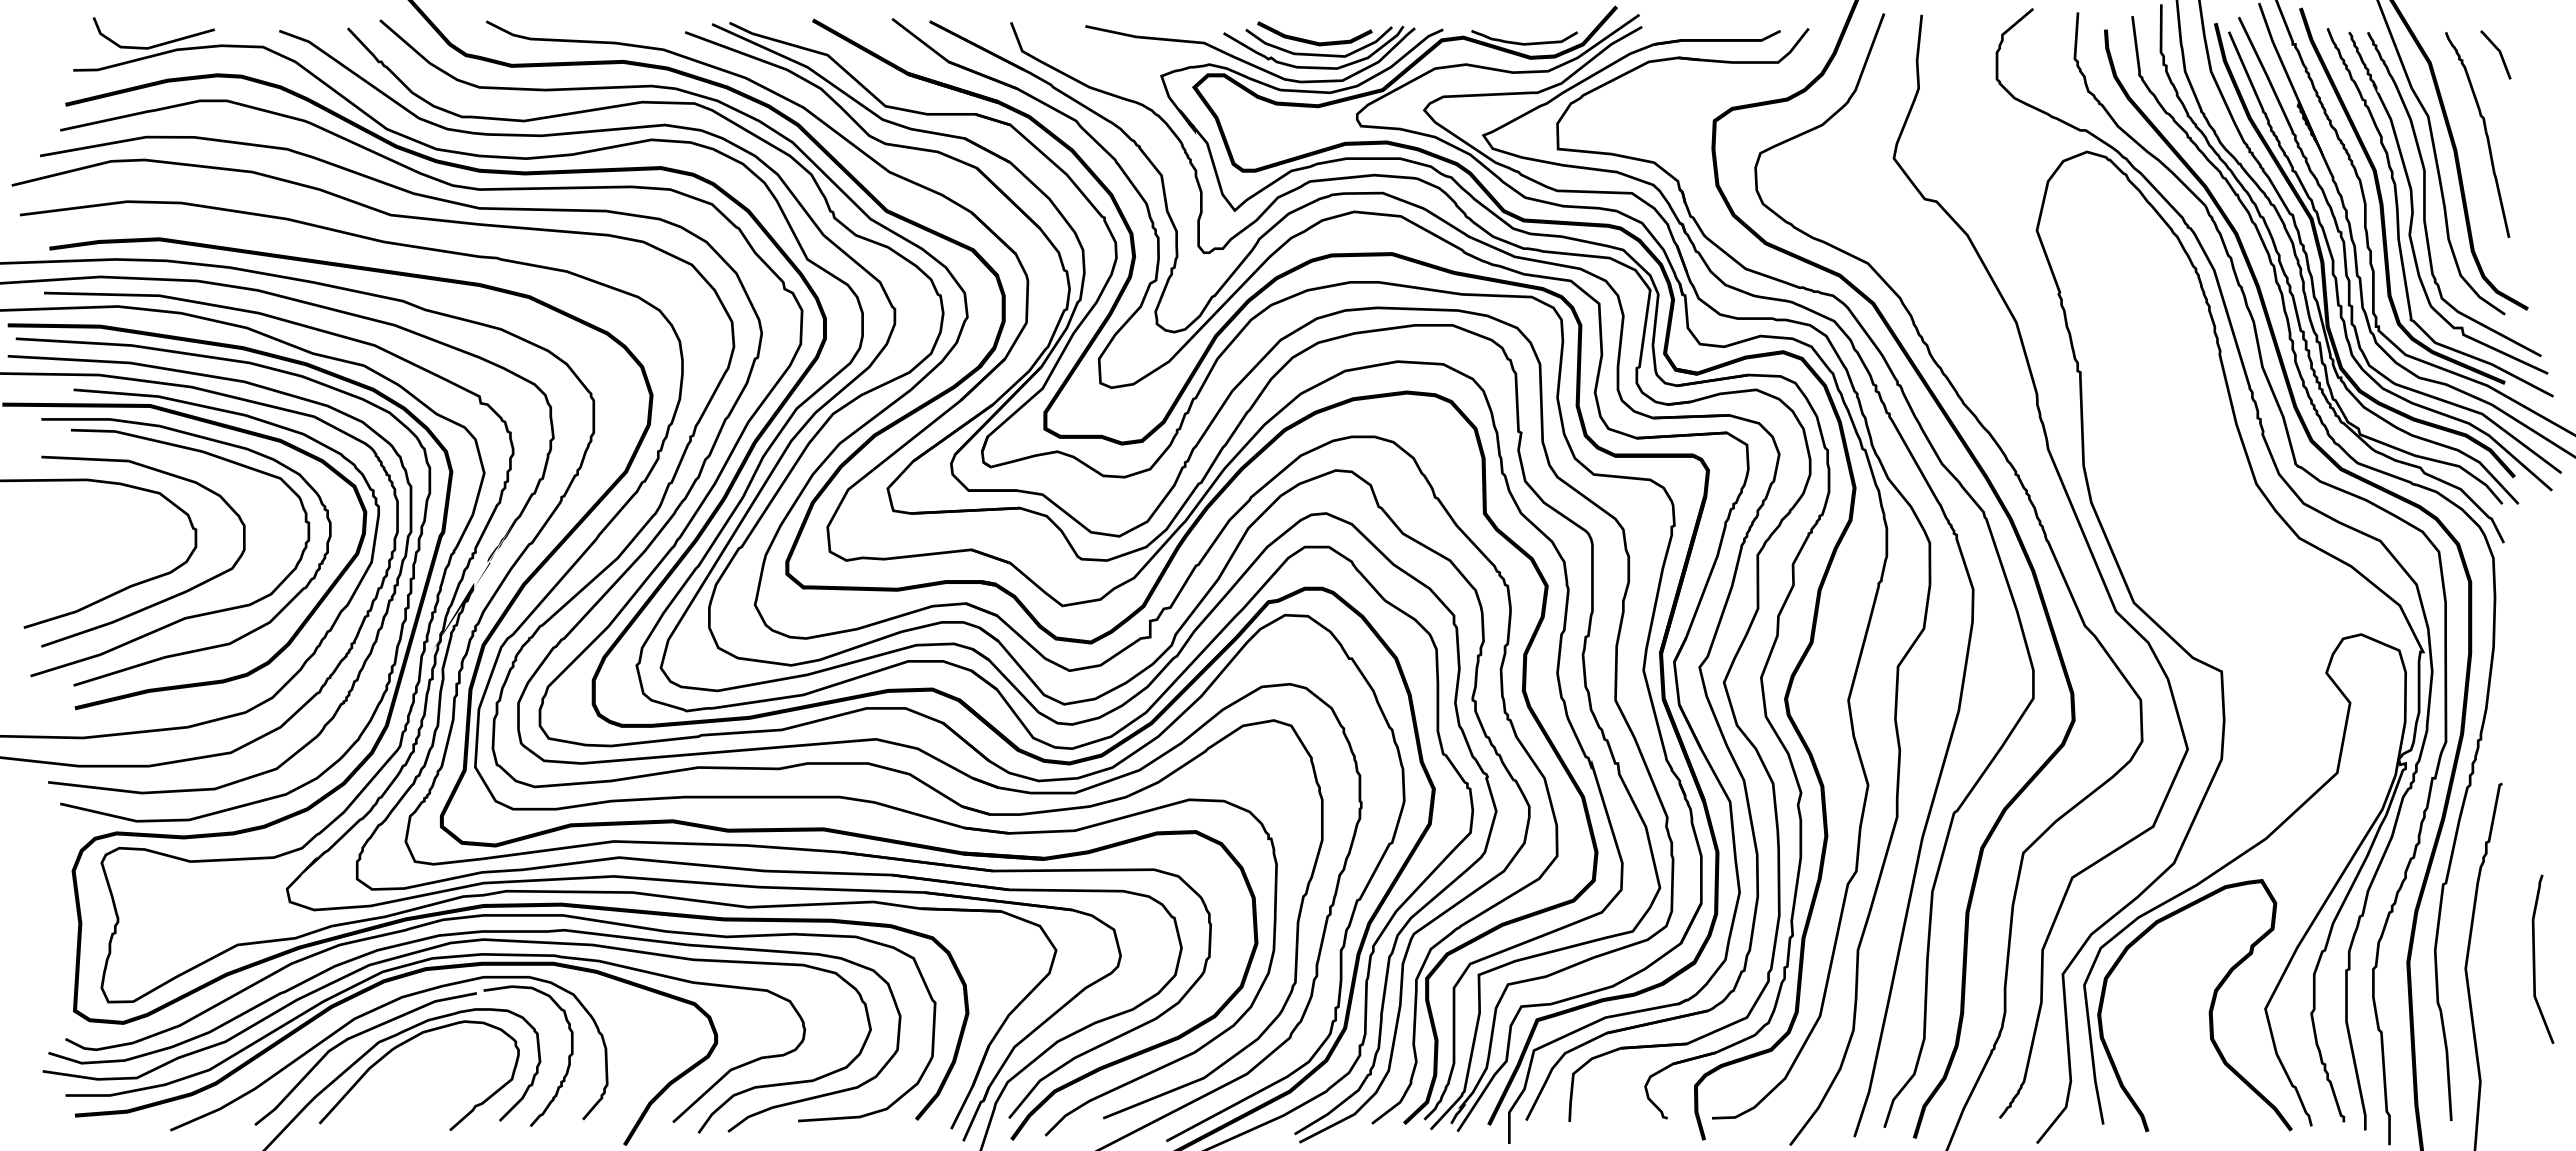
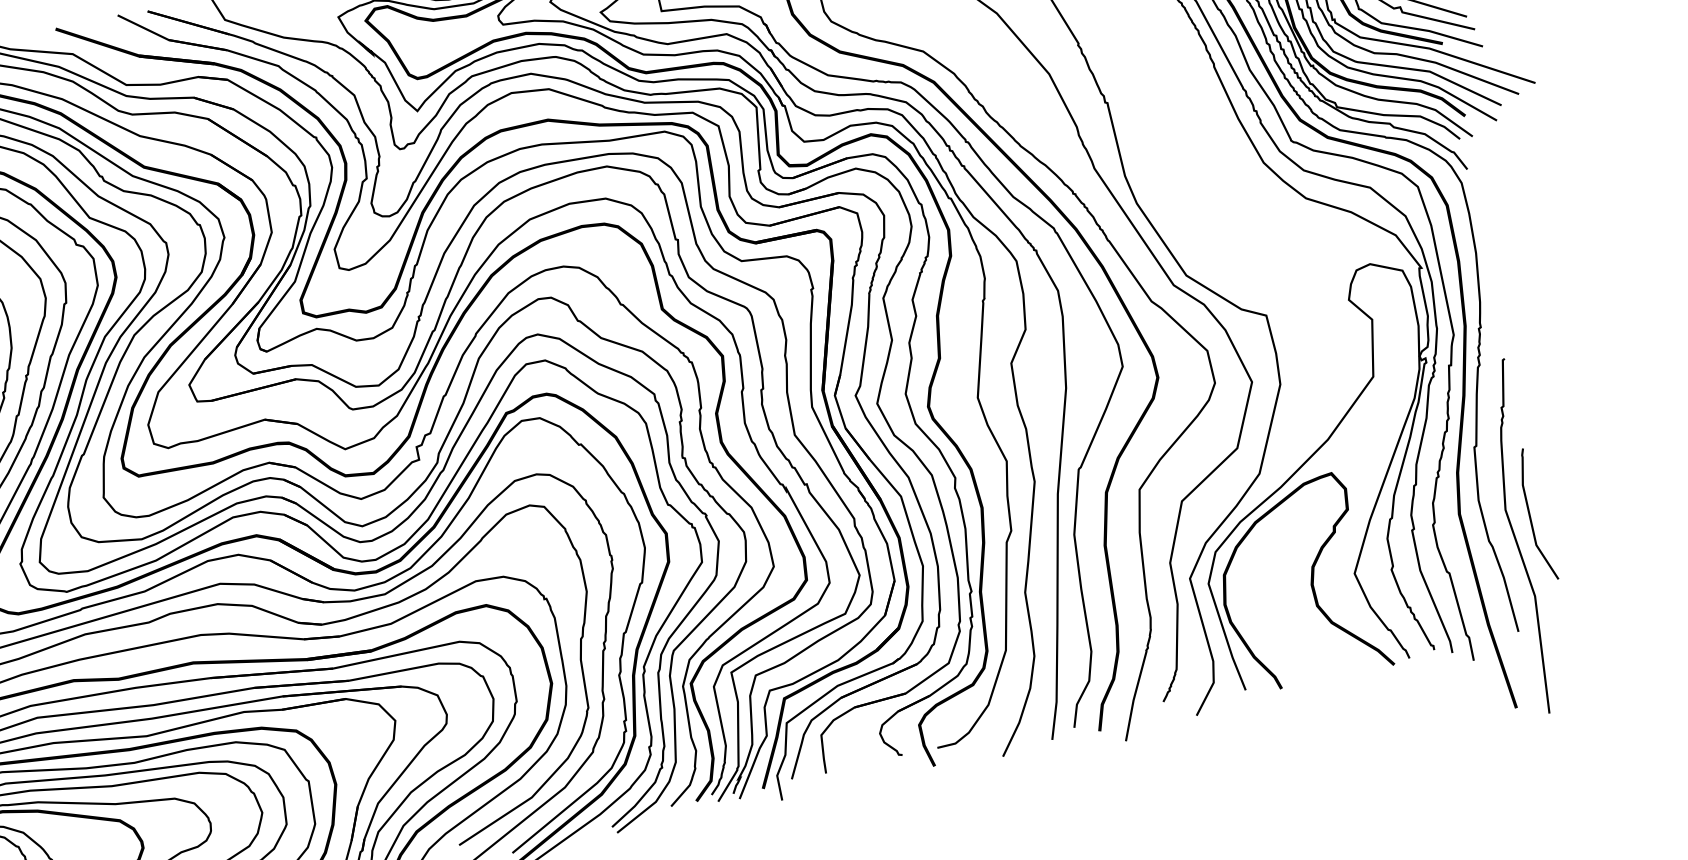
curve: (2535, 958) -> (1530, 515), moved

